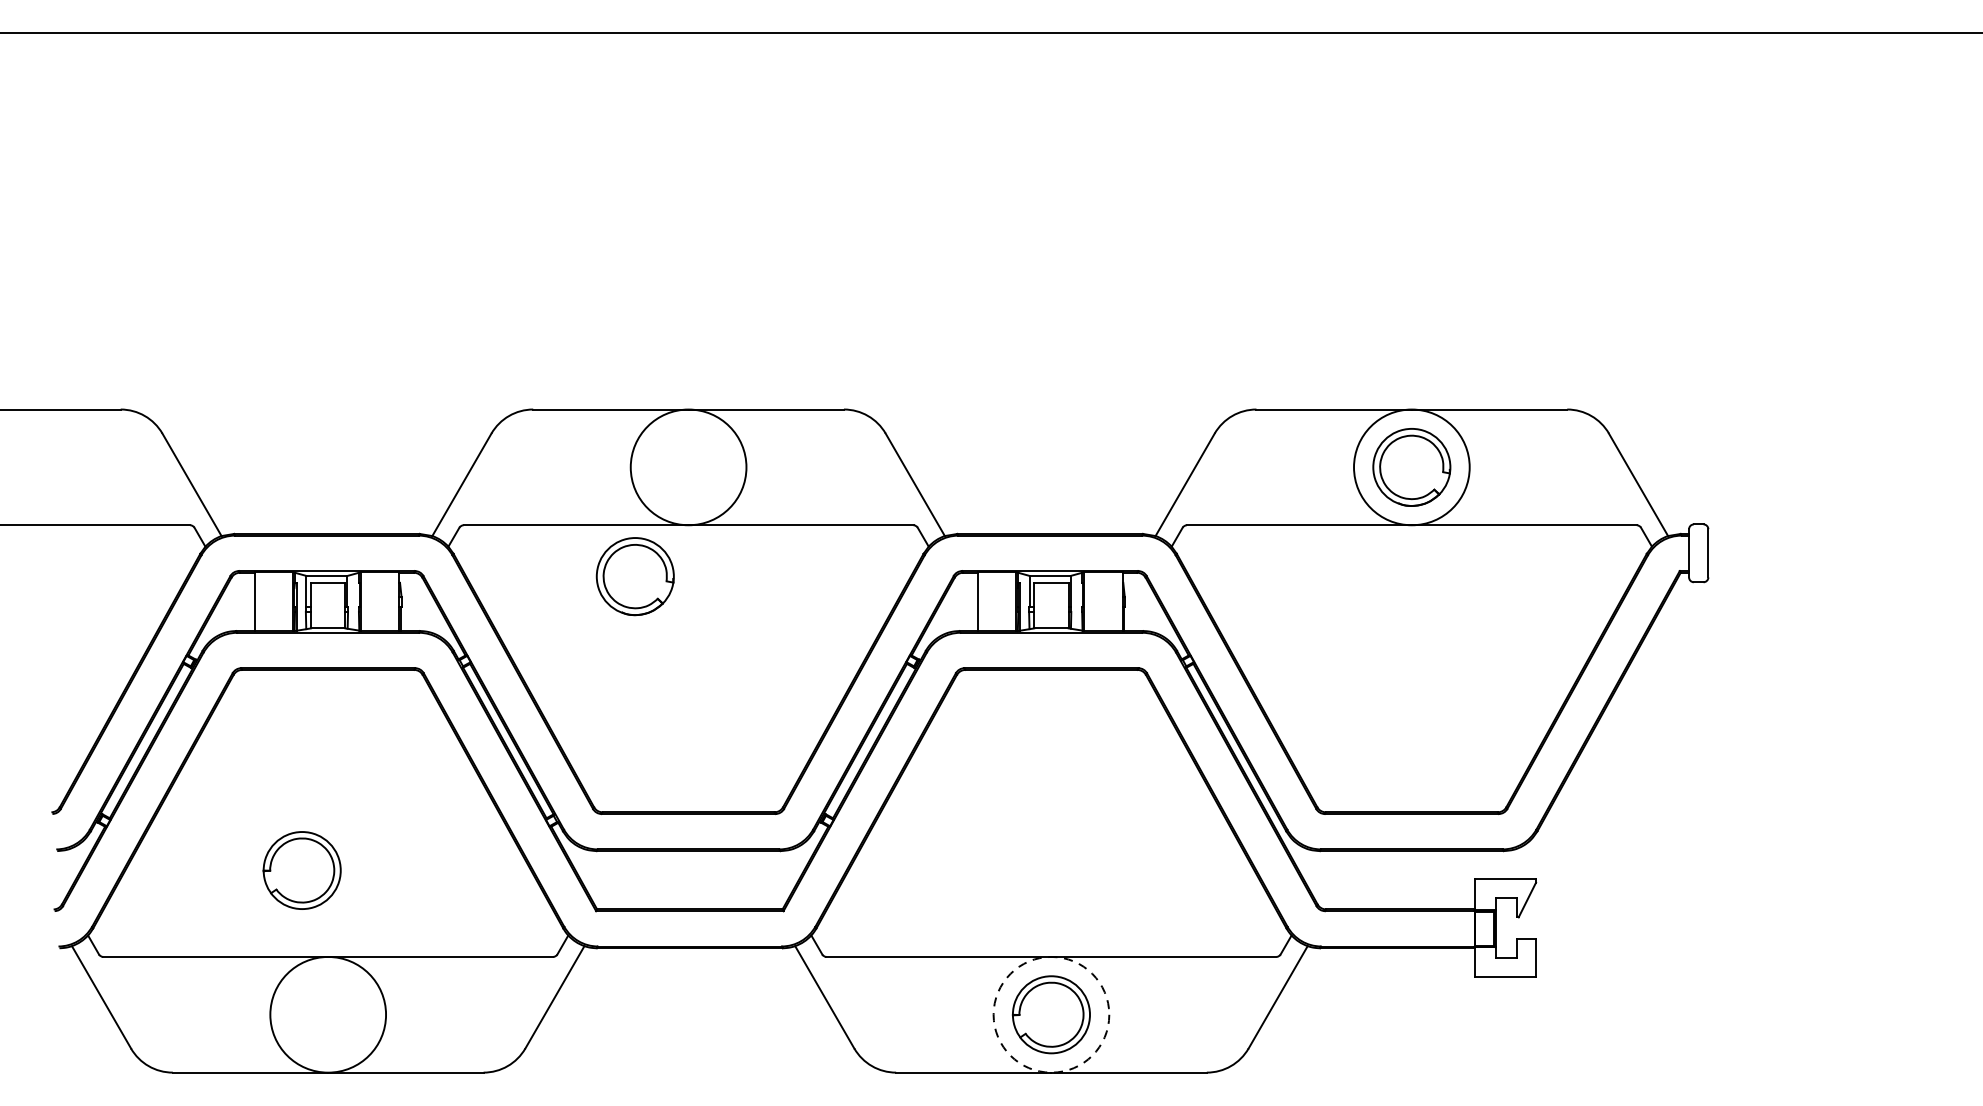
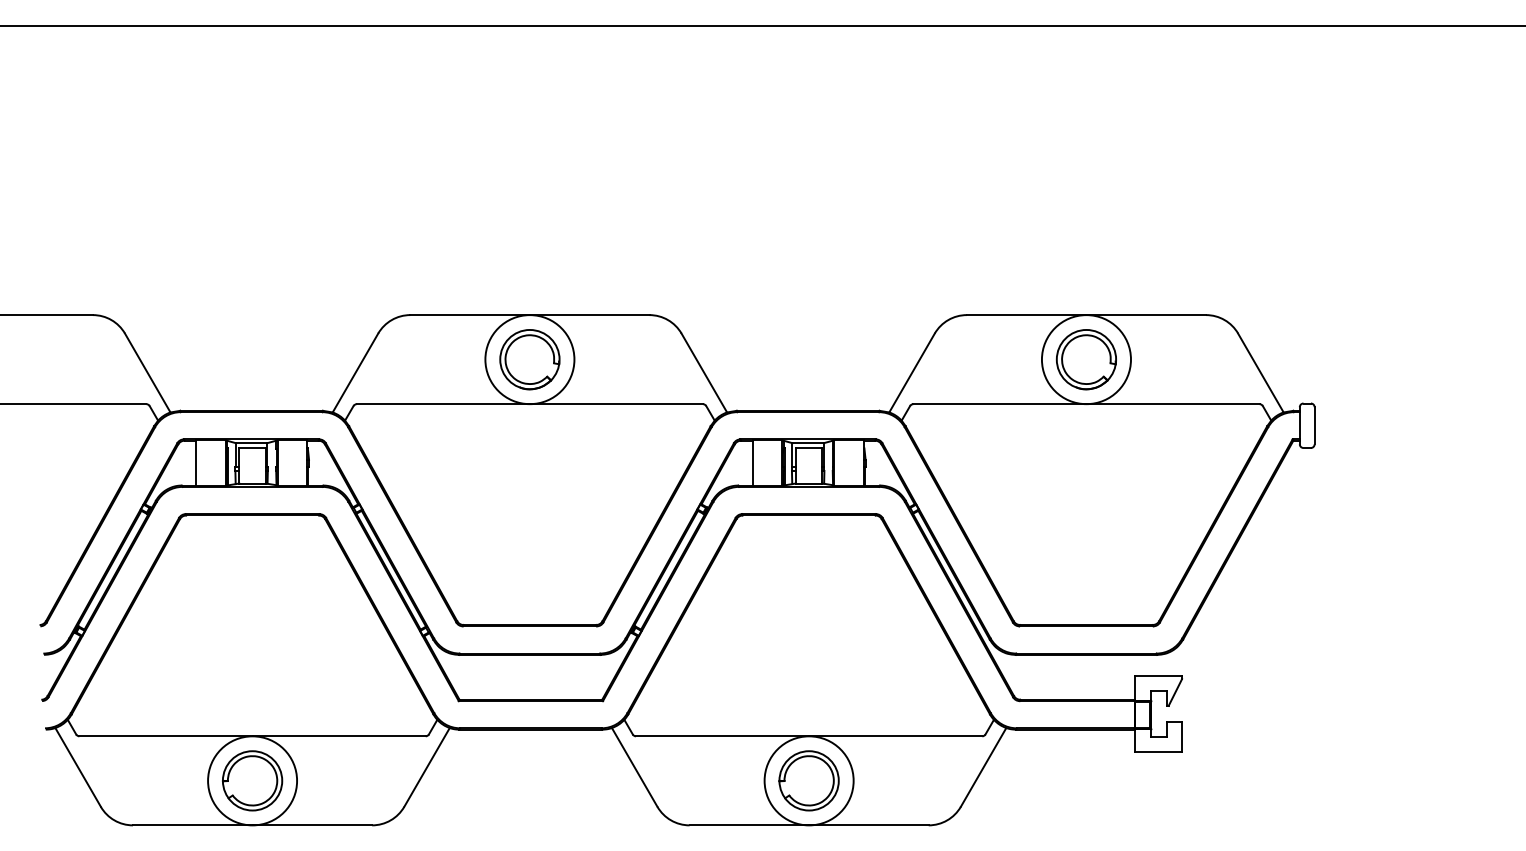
part: (634, 576) -> (529, 359), moved
part: (302, 870) -> (252, 780), moved
circle: (1050, 1014) -> (808, 780), dashed -> solid

